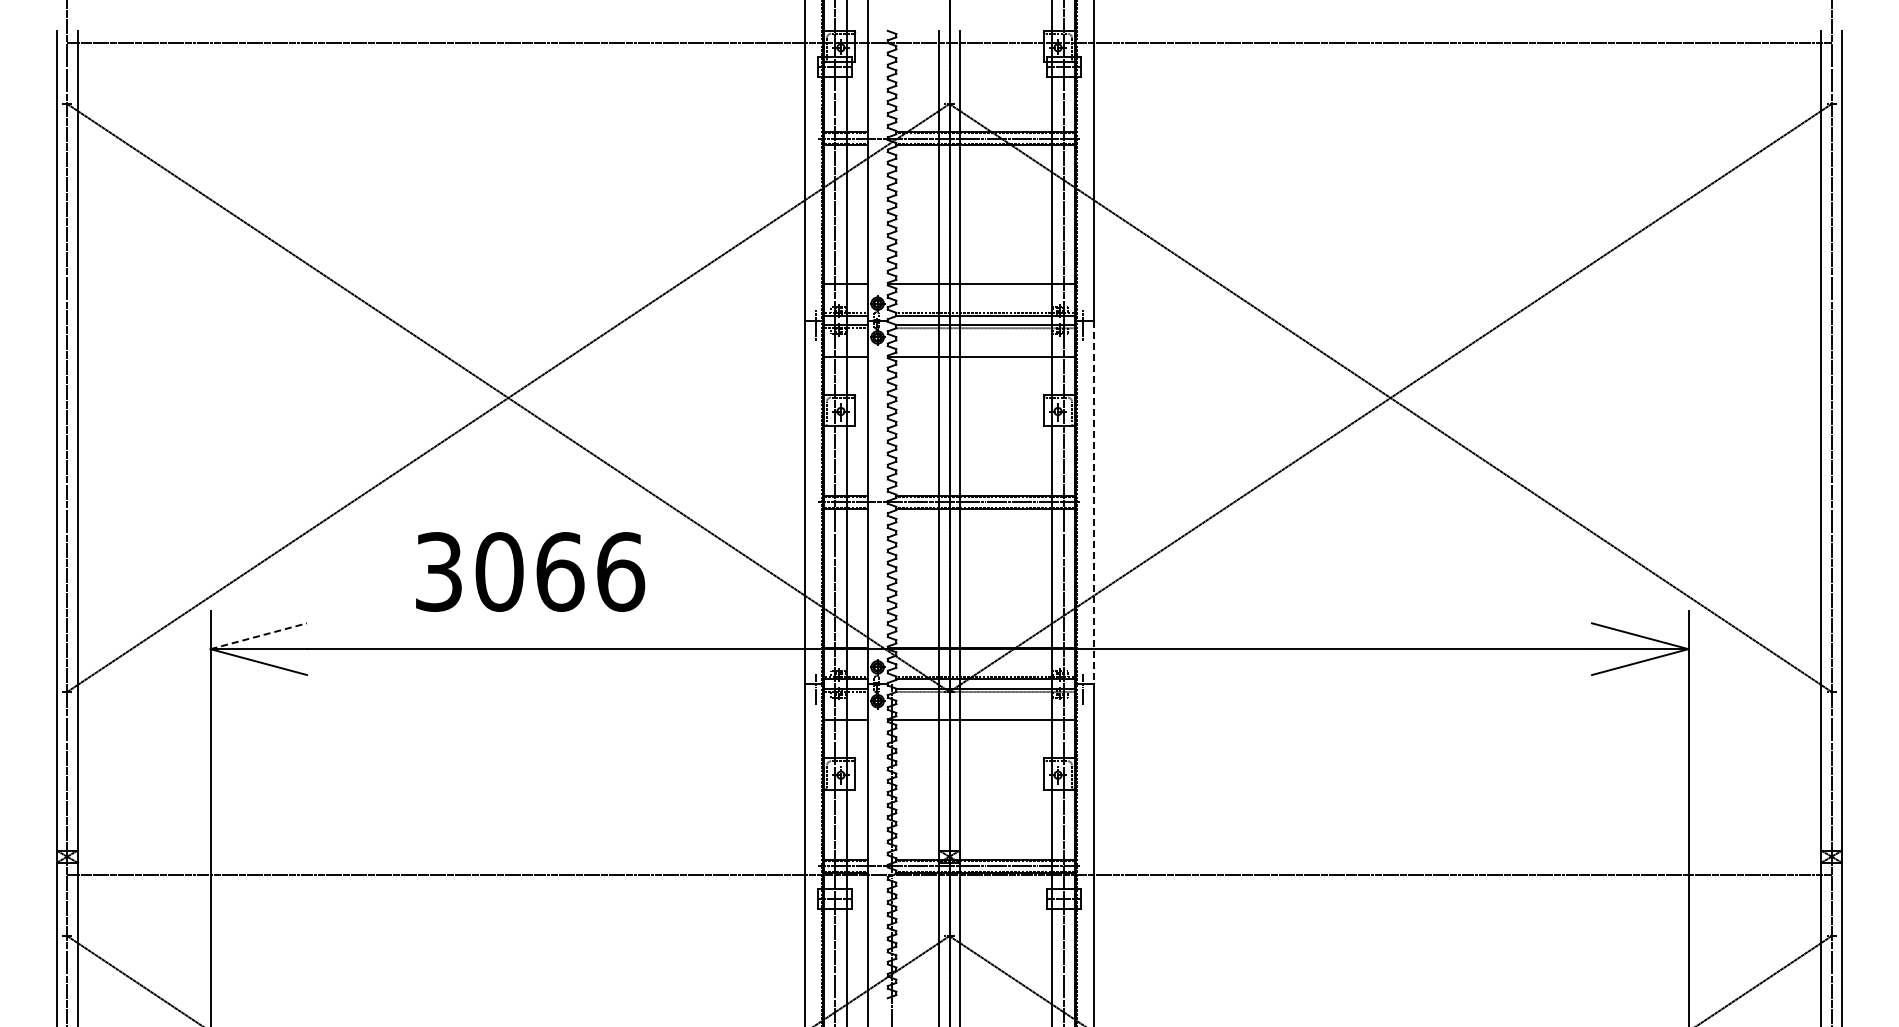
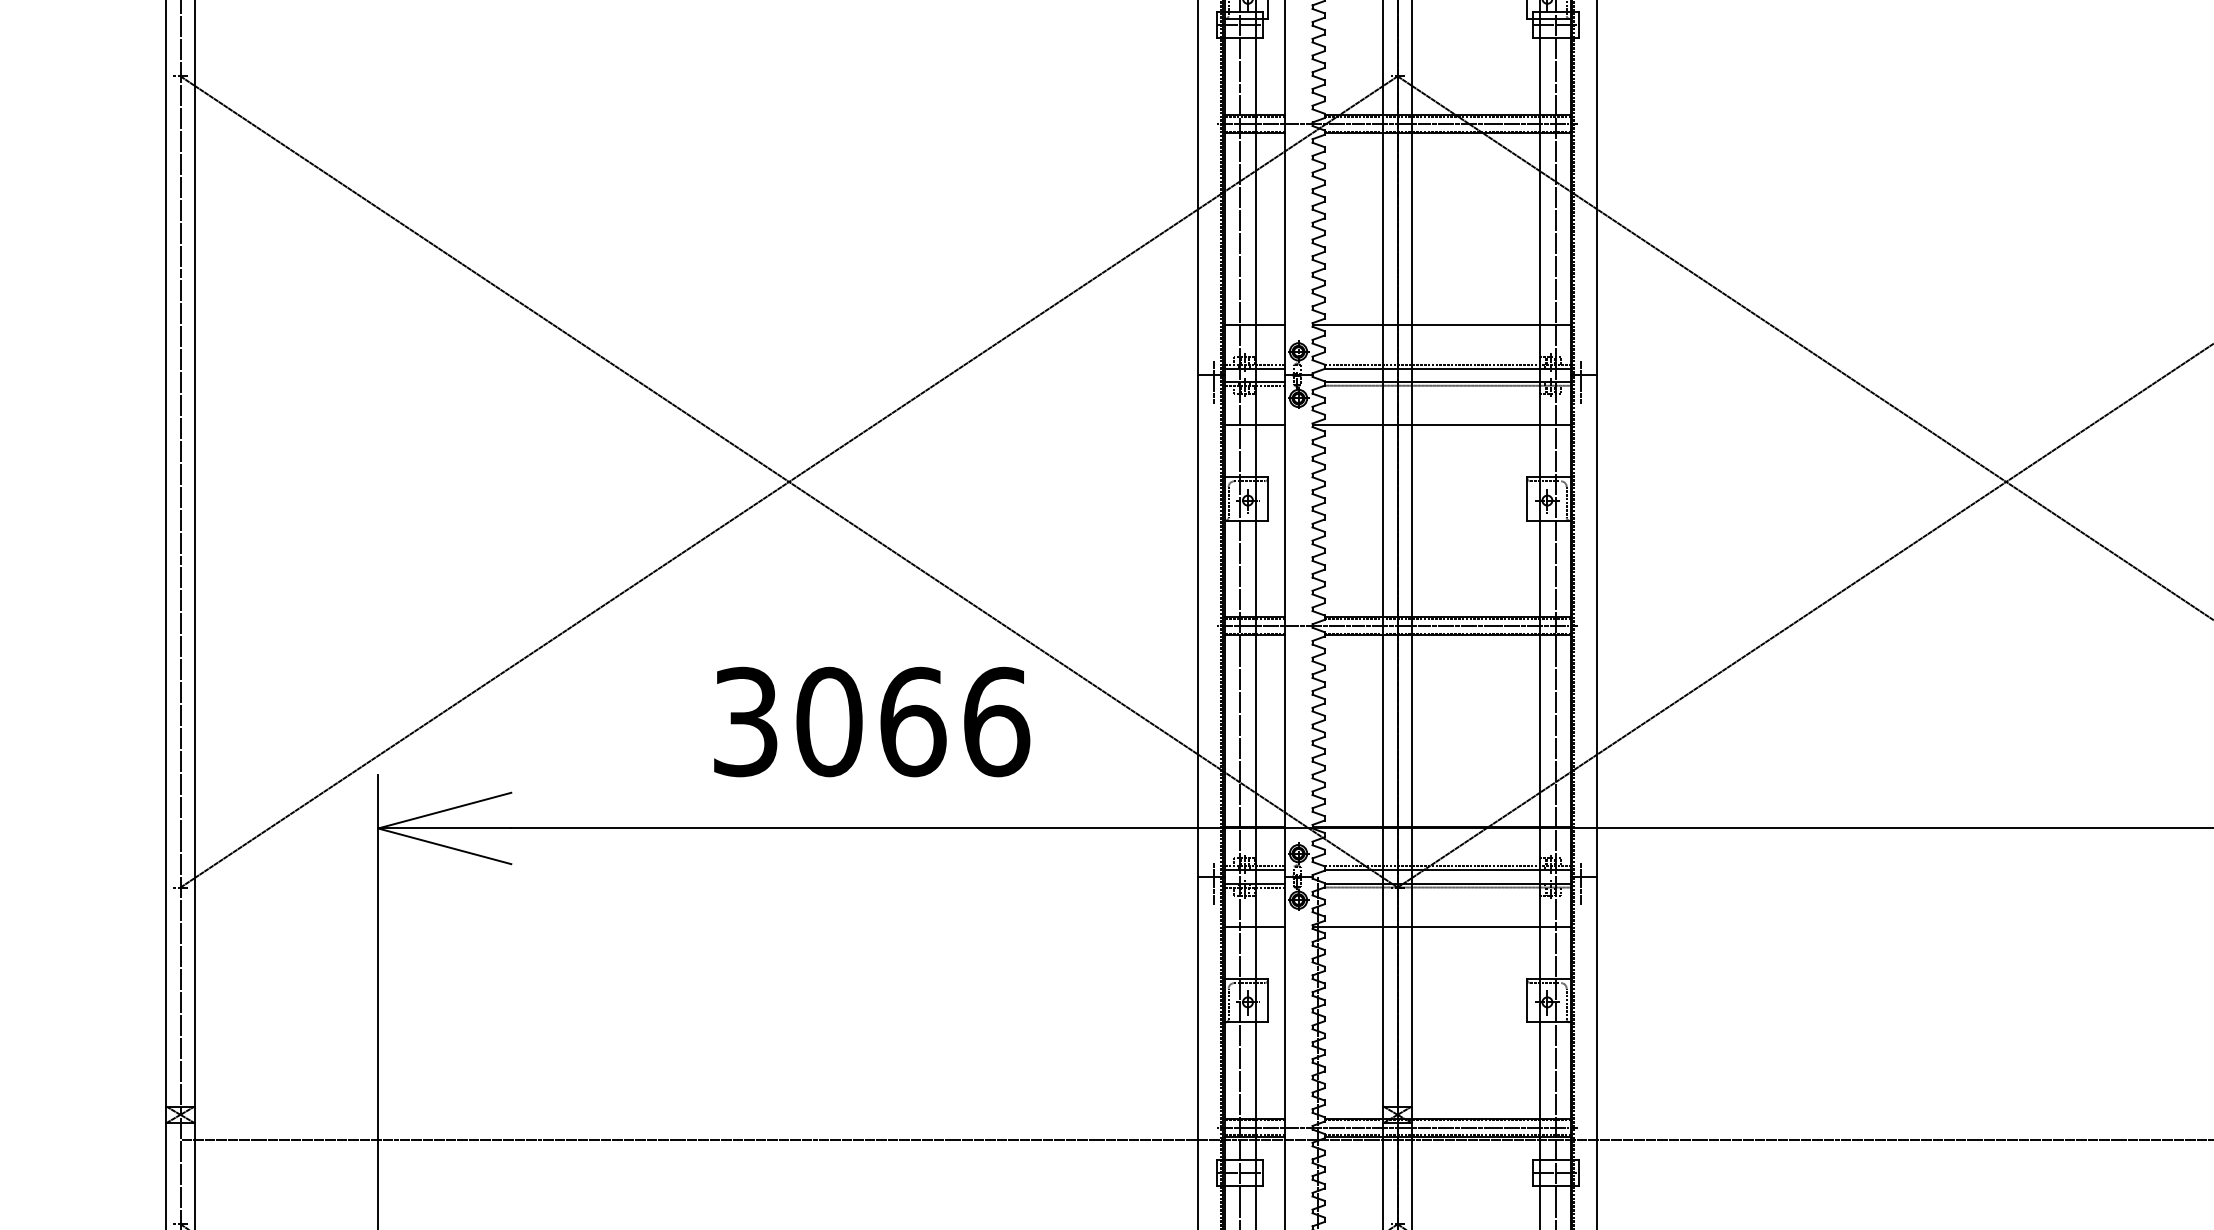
line: (1094, 502) -> (1597, 626), dashed -> solid
text: (530, 571) -> (872, 721), moved
line: (258, 636) -> (444, 810), dashed -> solid

